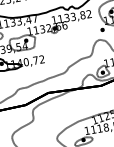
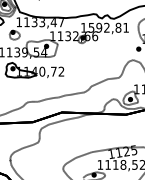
text: (74, 16) -> (108, 27), 1133,82 -> 1592,81

